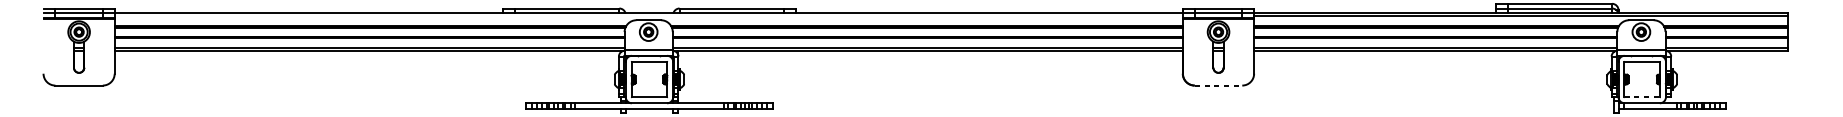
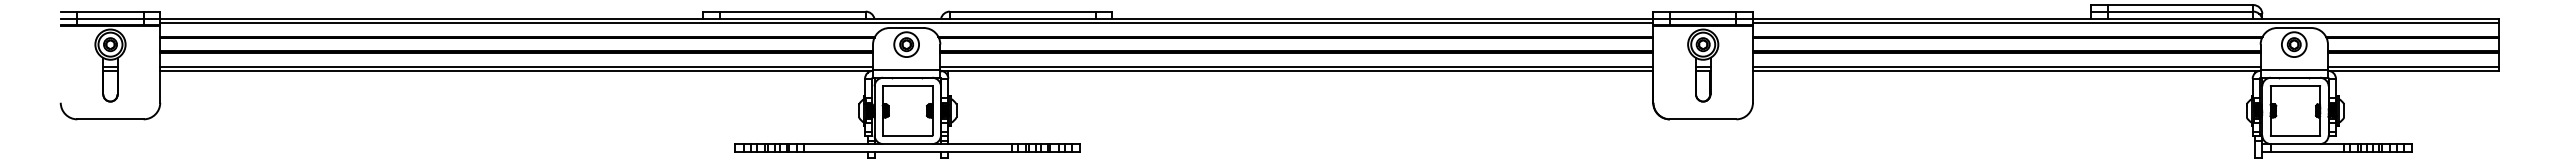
line: (648, 16) -> (906, 22), added
line: (1218, 85) -> (1703, 119), dashed -> solid
line: (1642, 97) -> (2295, 135), dashed -> solid

